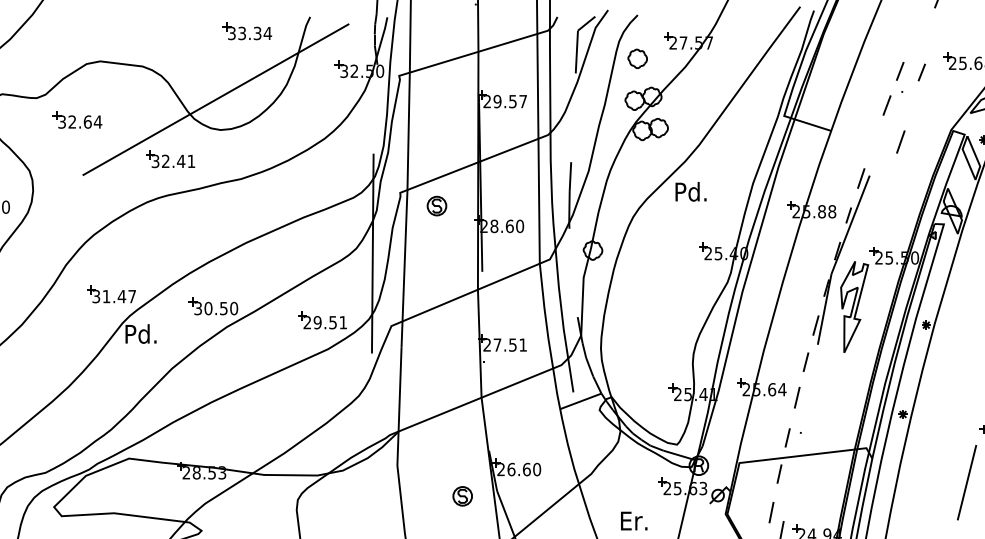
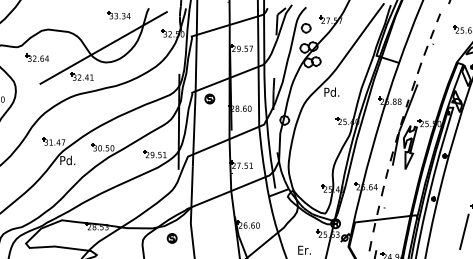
line: (921, 71) -> (438, 17), moved
line: (900, 140) -> (419, 67), moved
part: (461, 496) -> (171, 238), moved

